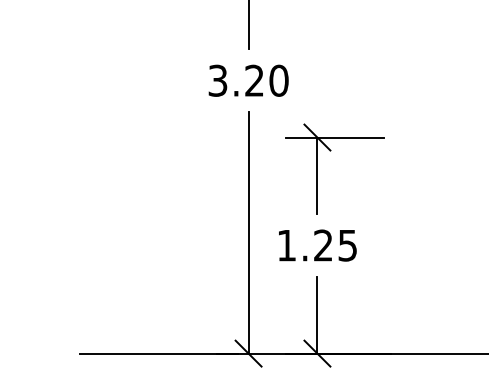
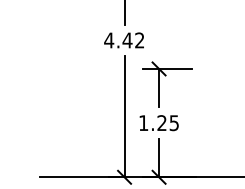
text: (248, 80) -> (124, 40), 3.20 -> 4.42

